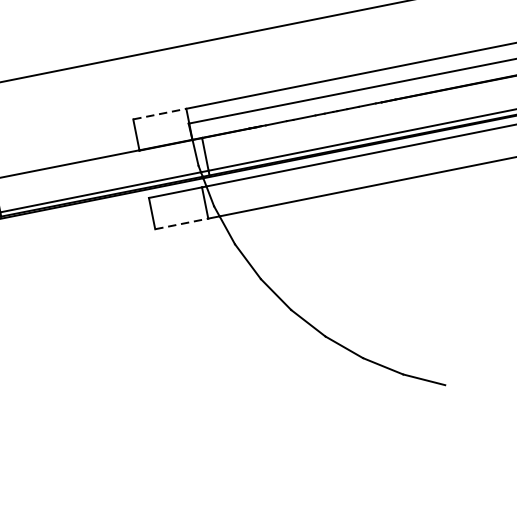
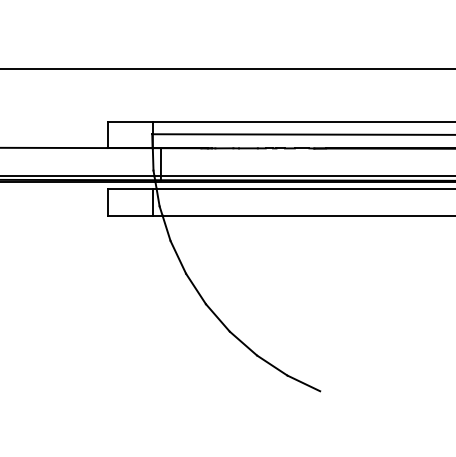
line: (160, 113) -> (130, 121), dashed -> solid
line: (182, 223) -> (130, 215), dashed -> solid

